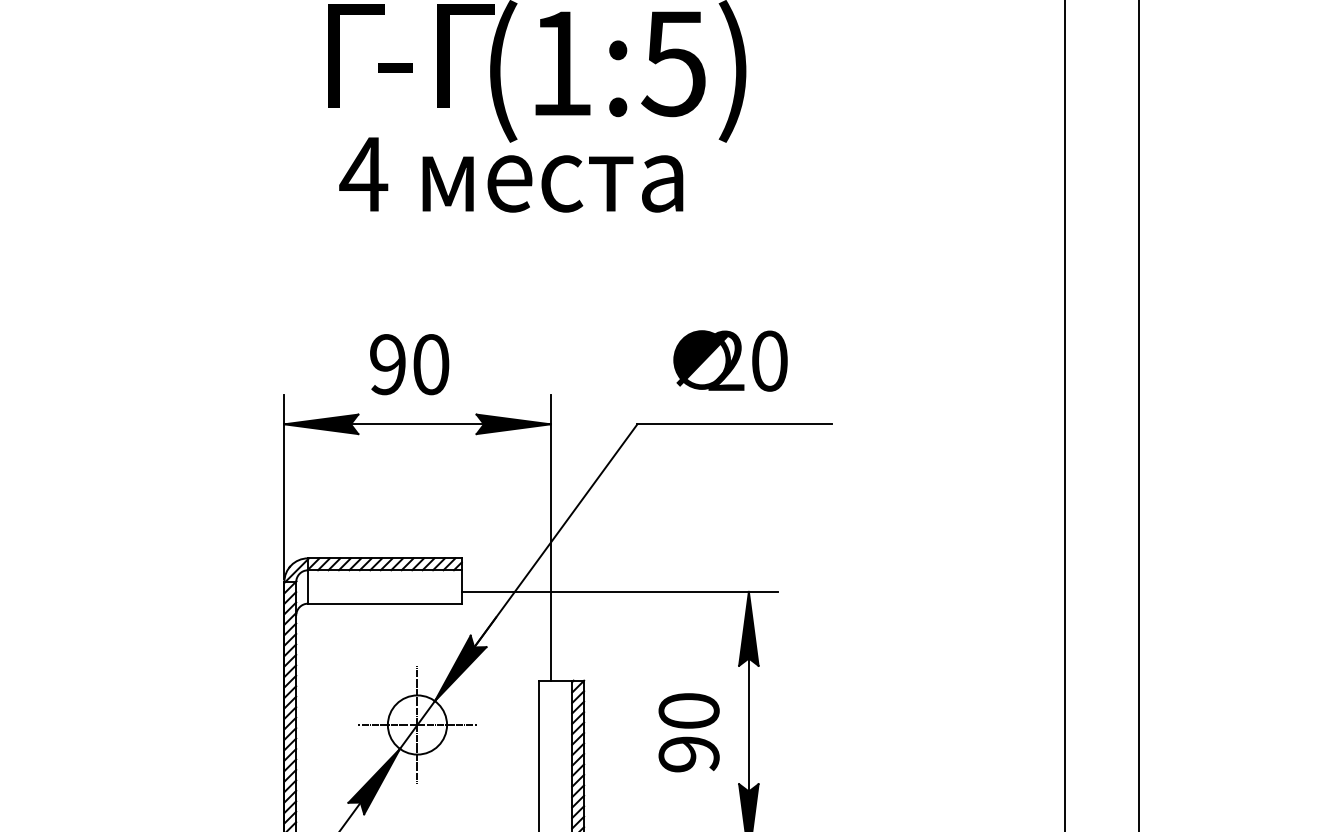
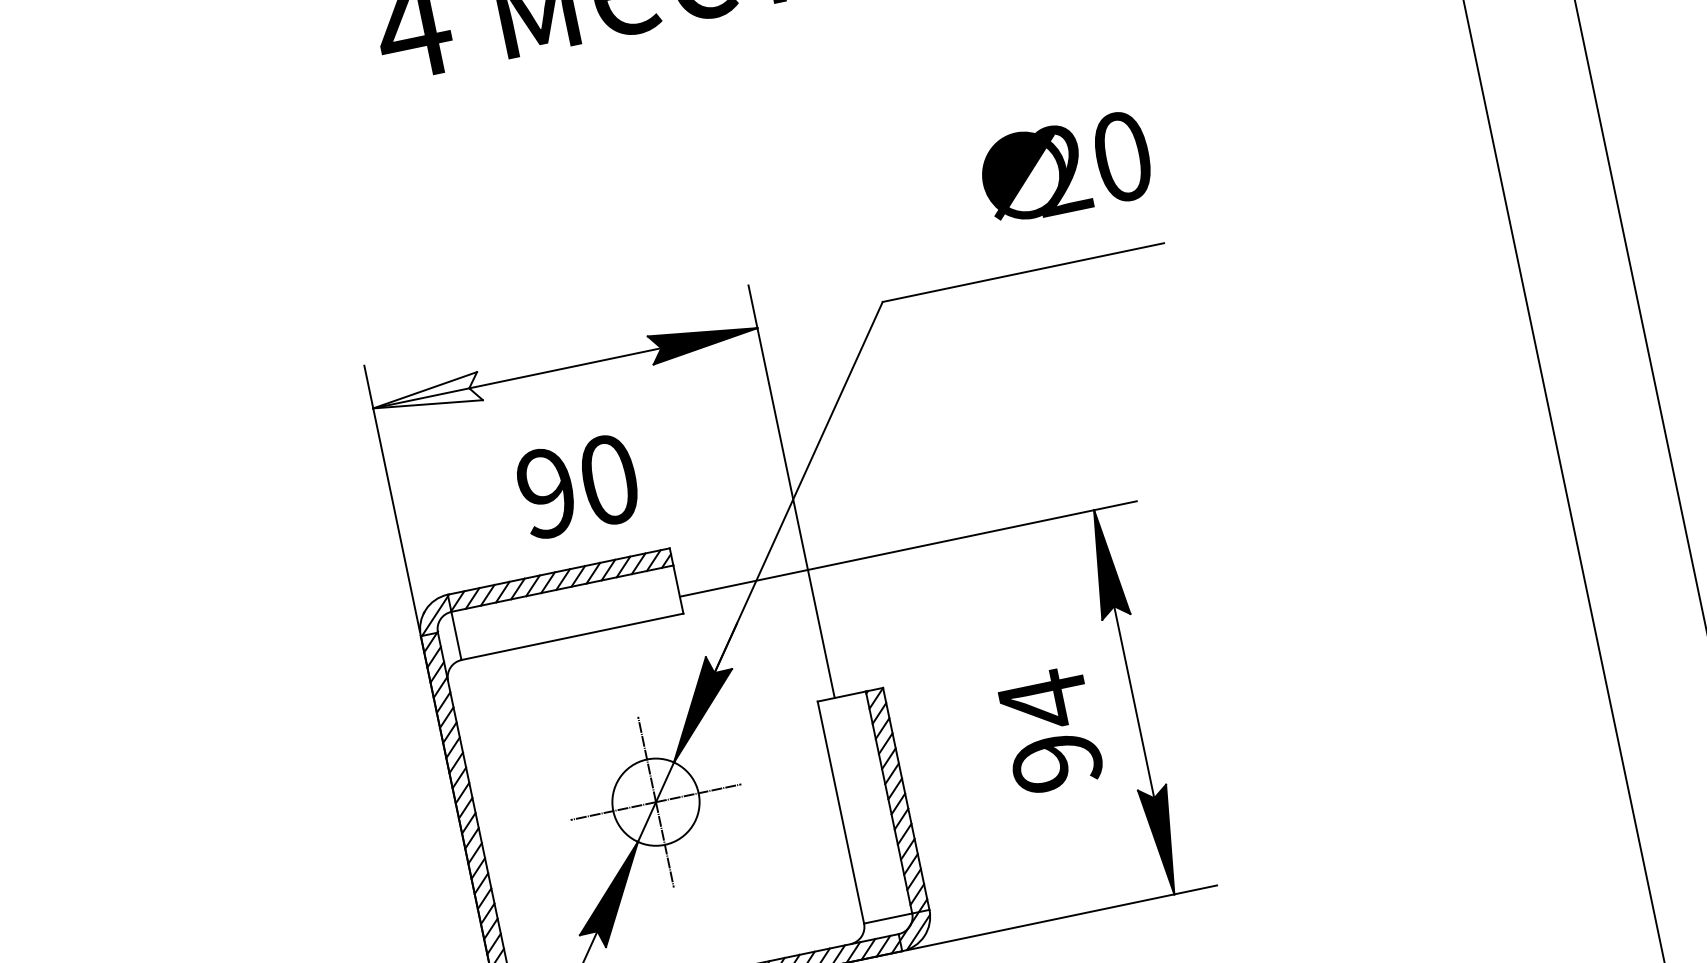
text: (730, 360) -> (1065, 167), moved
text: (409, 364) -> (578, 486), moved
fill: (321, 424) -> (426, 397), removed
text: (688, 710) -> (1042, 699), 90 -> 94

